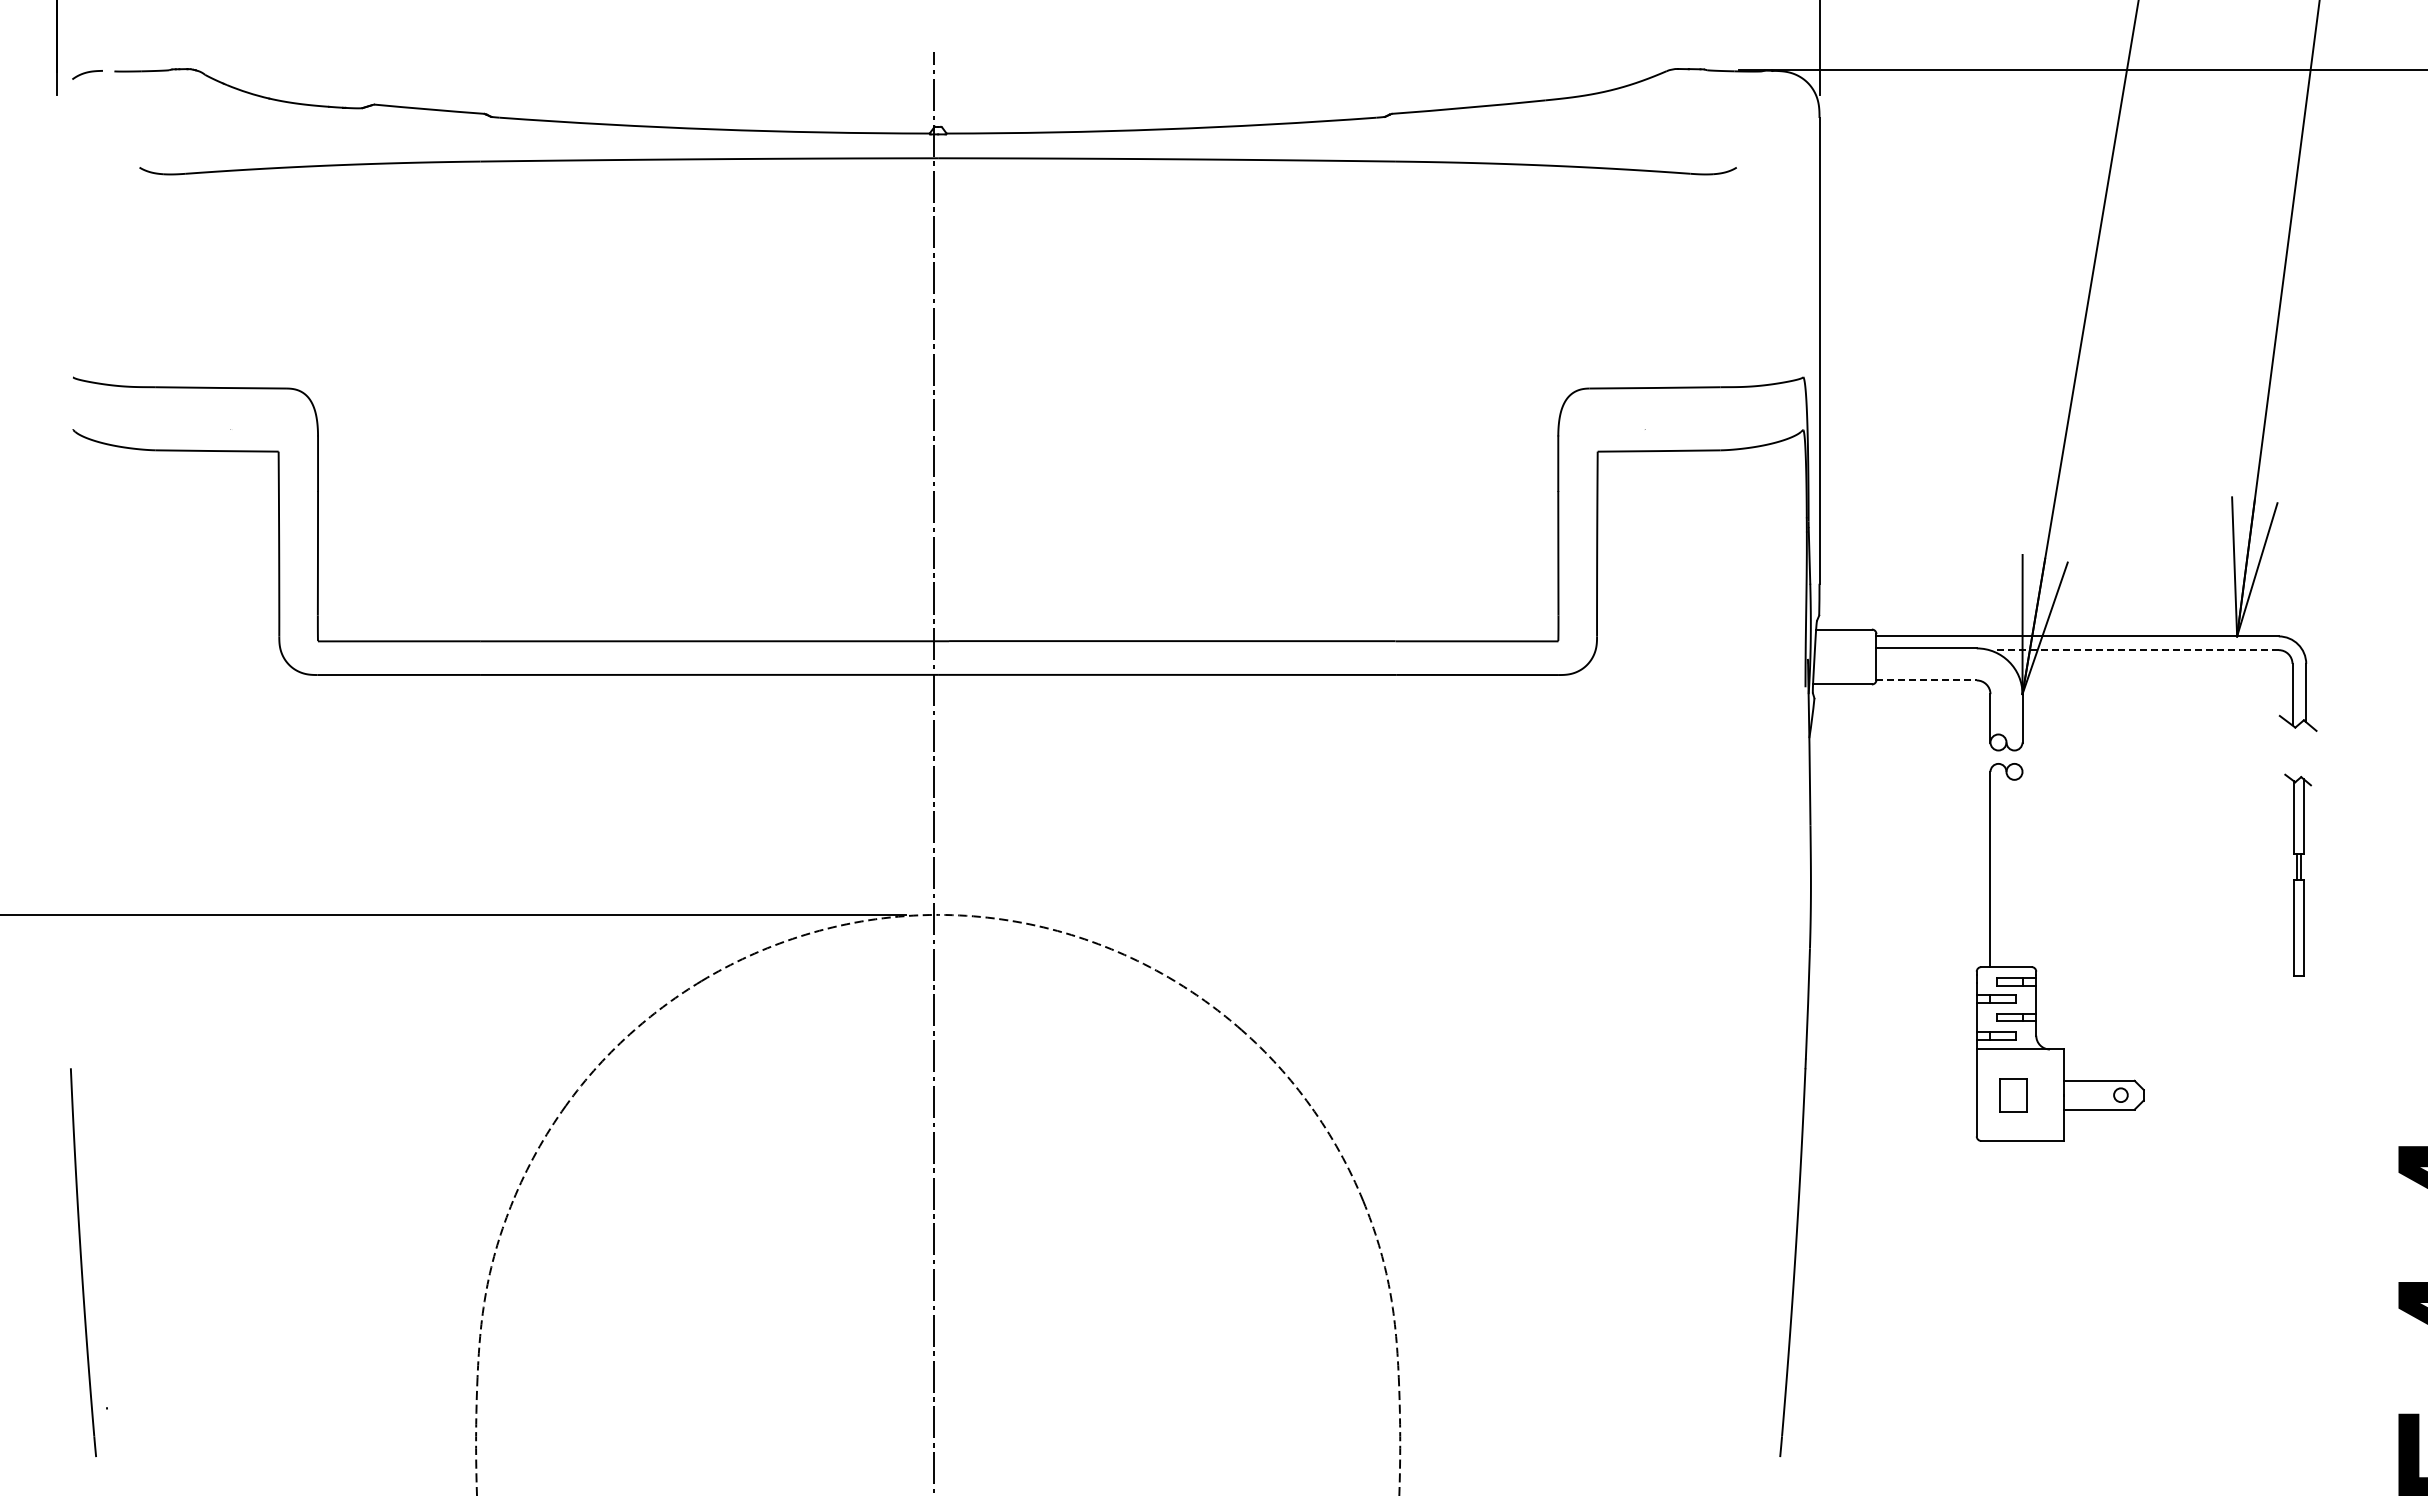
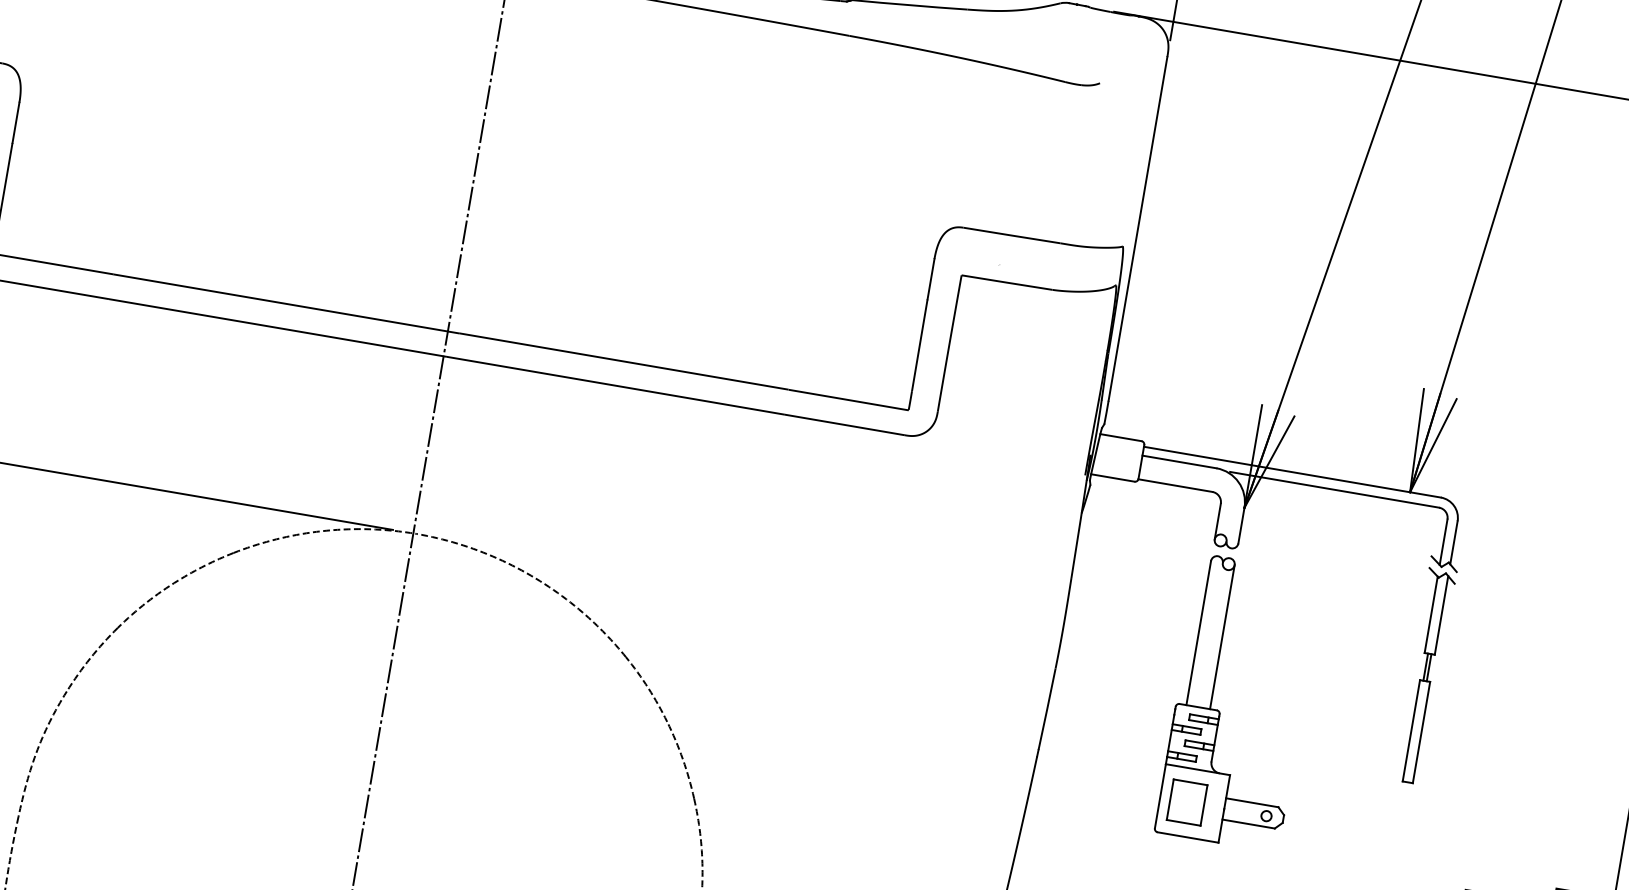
line: (2137, 650) -> (1334, 490), dashed -> solid
line: (1927, 680) -> (1176, 485), dashed -> solid
line: (2022, 869) -> (1222, 637), added
part: (2297, 874) -> (1424, 675), size x1.43
part: (2012, 1095) -> (1186, 802), size x1.67

